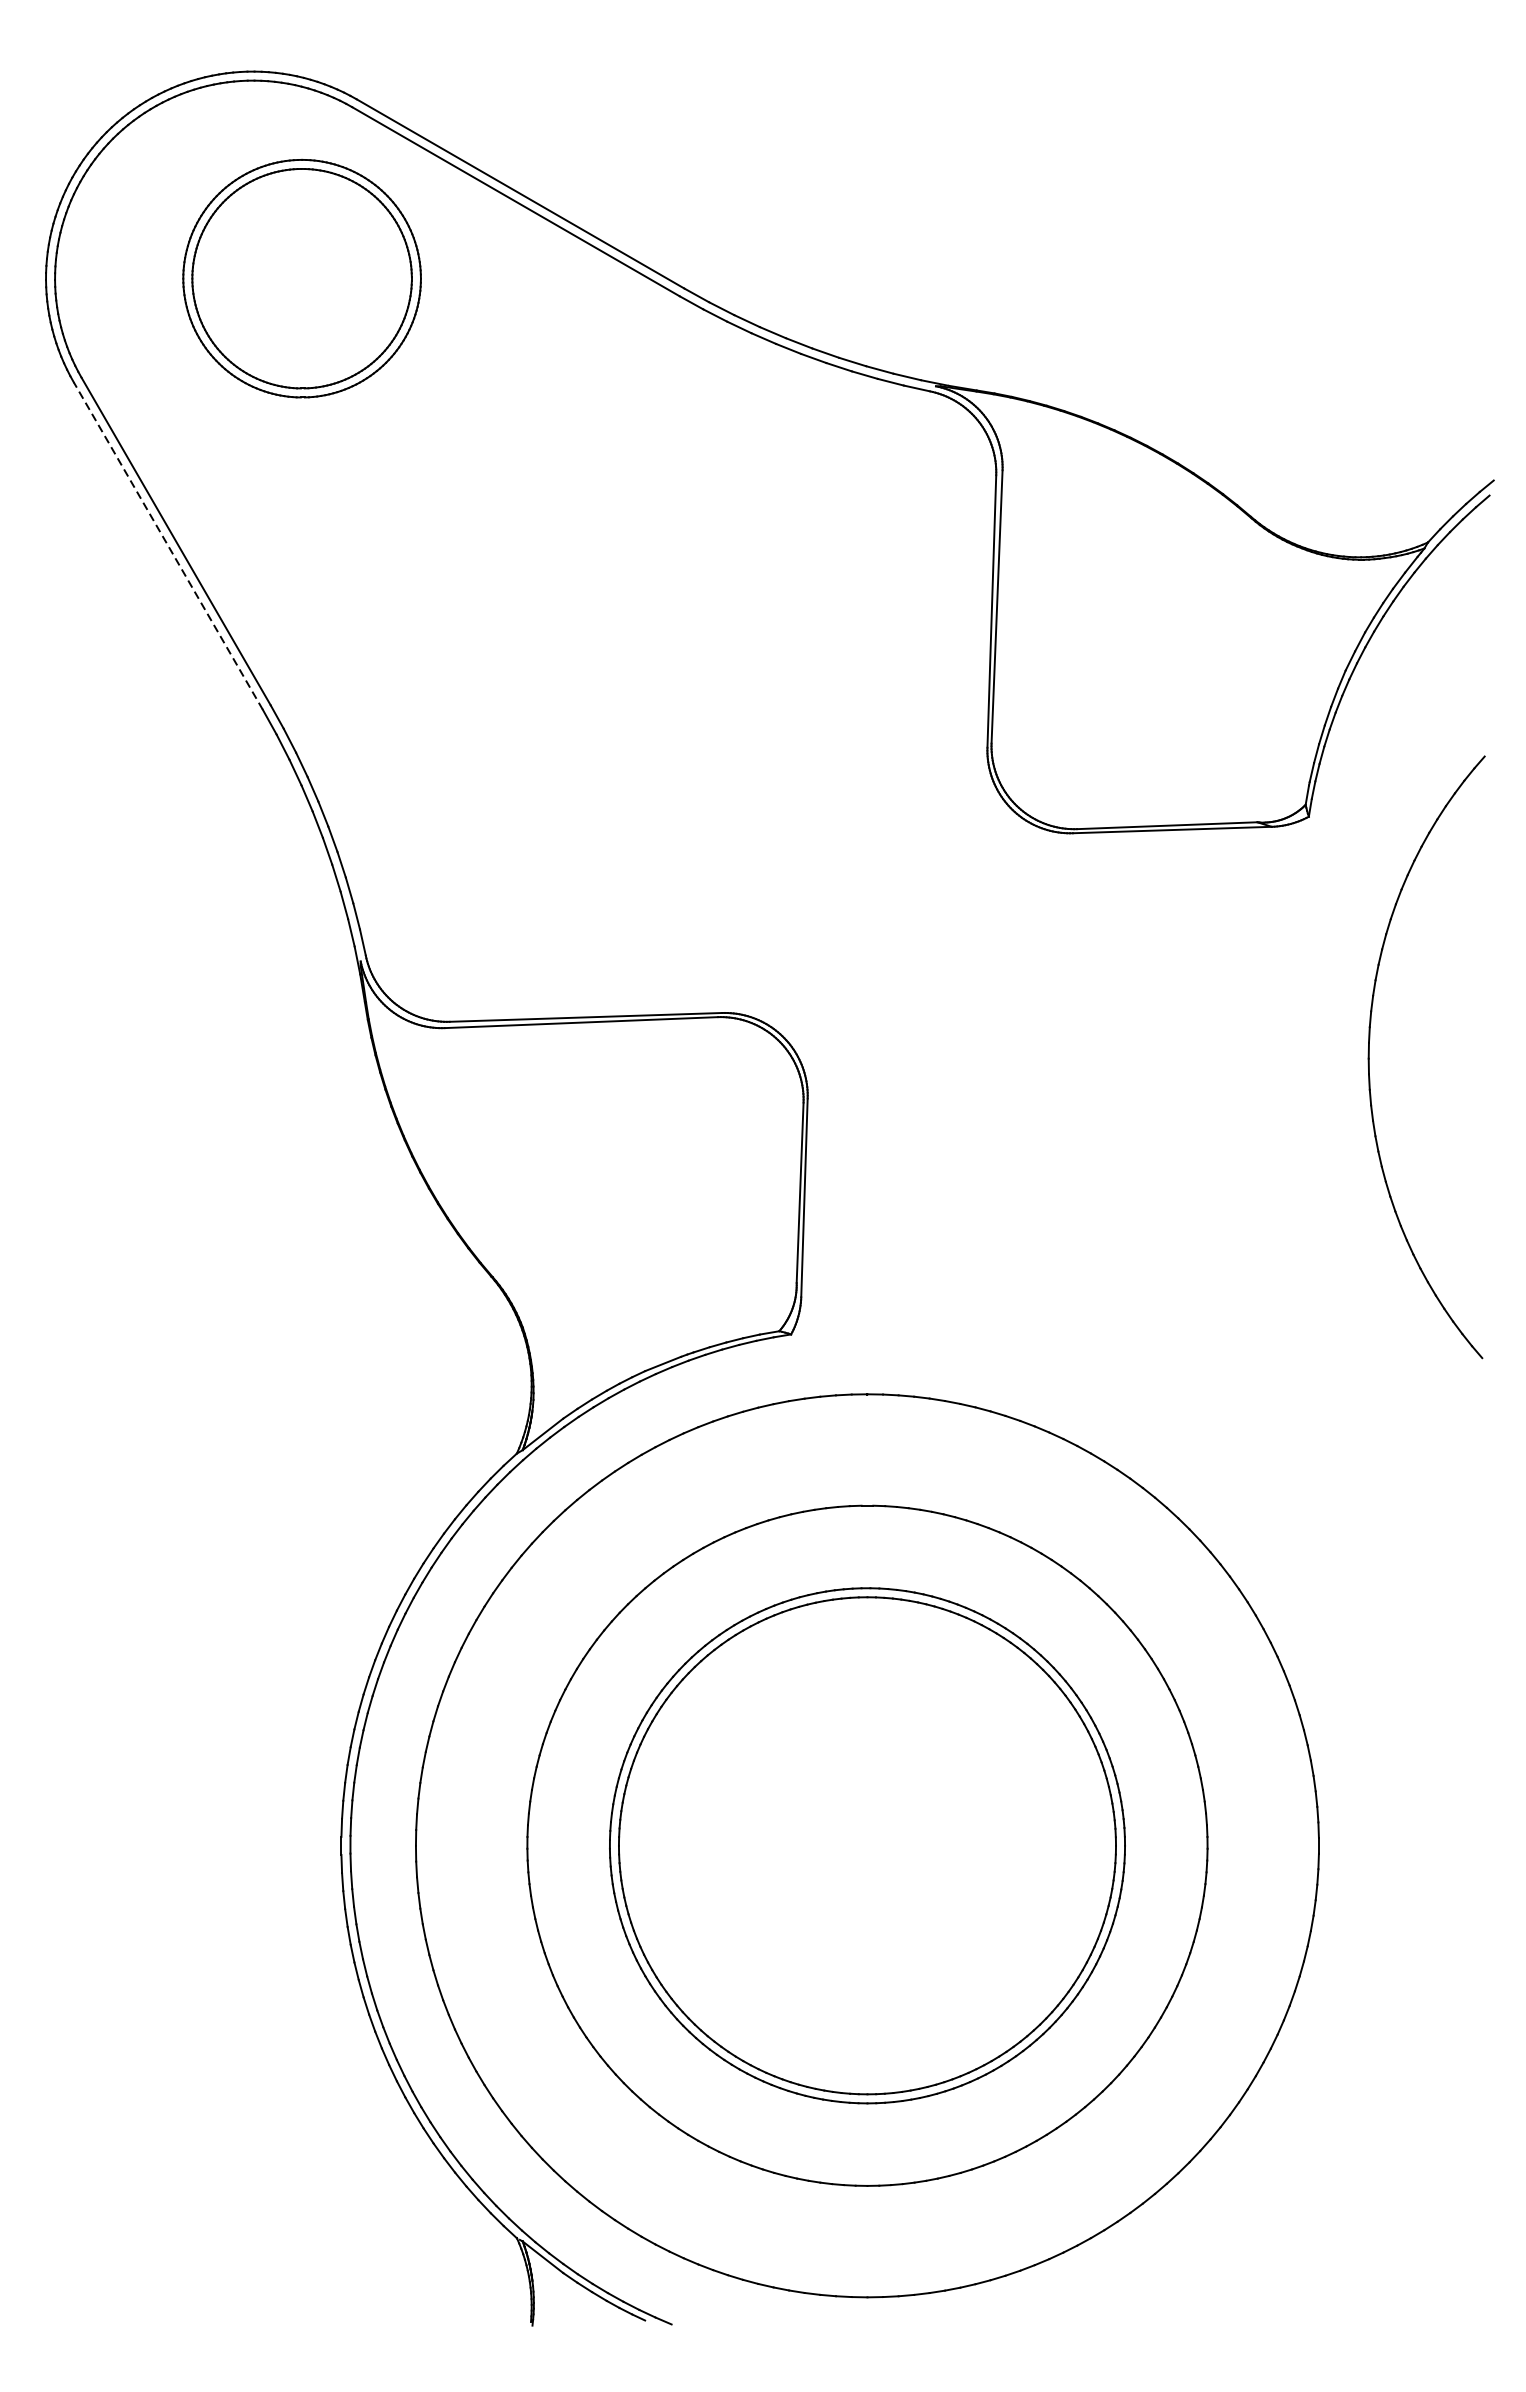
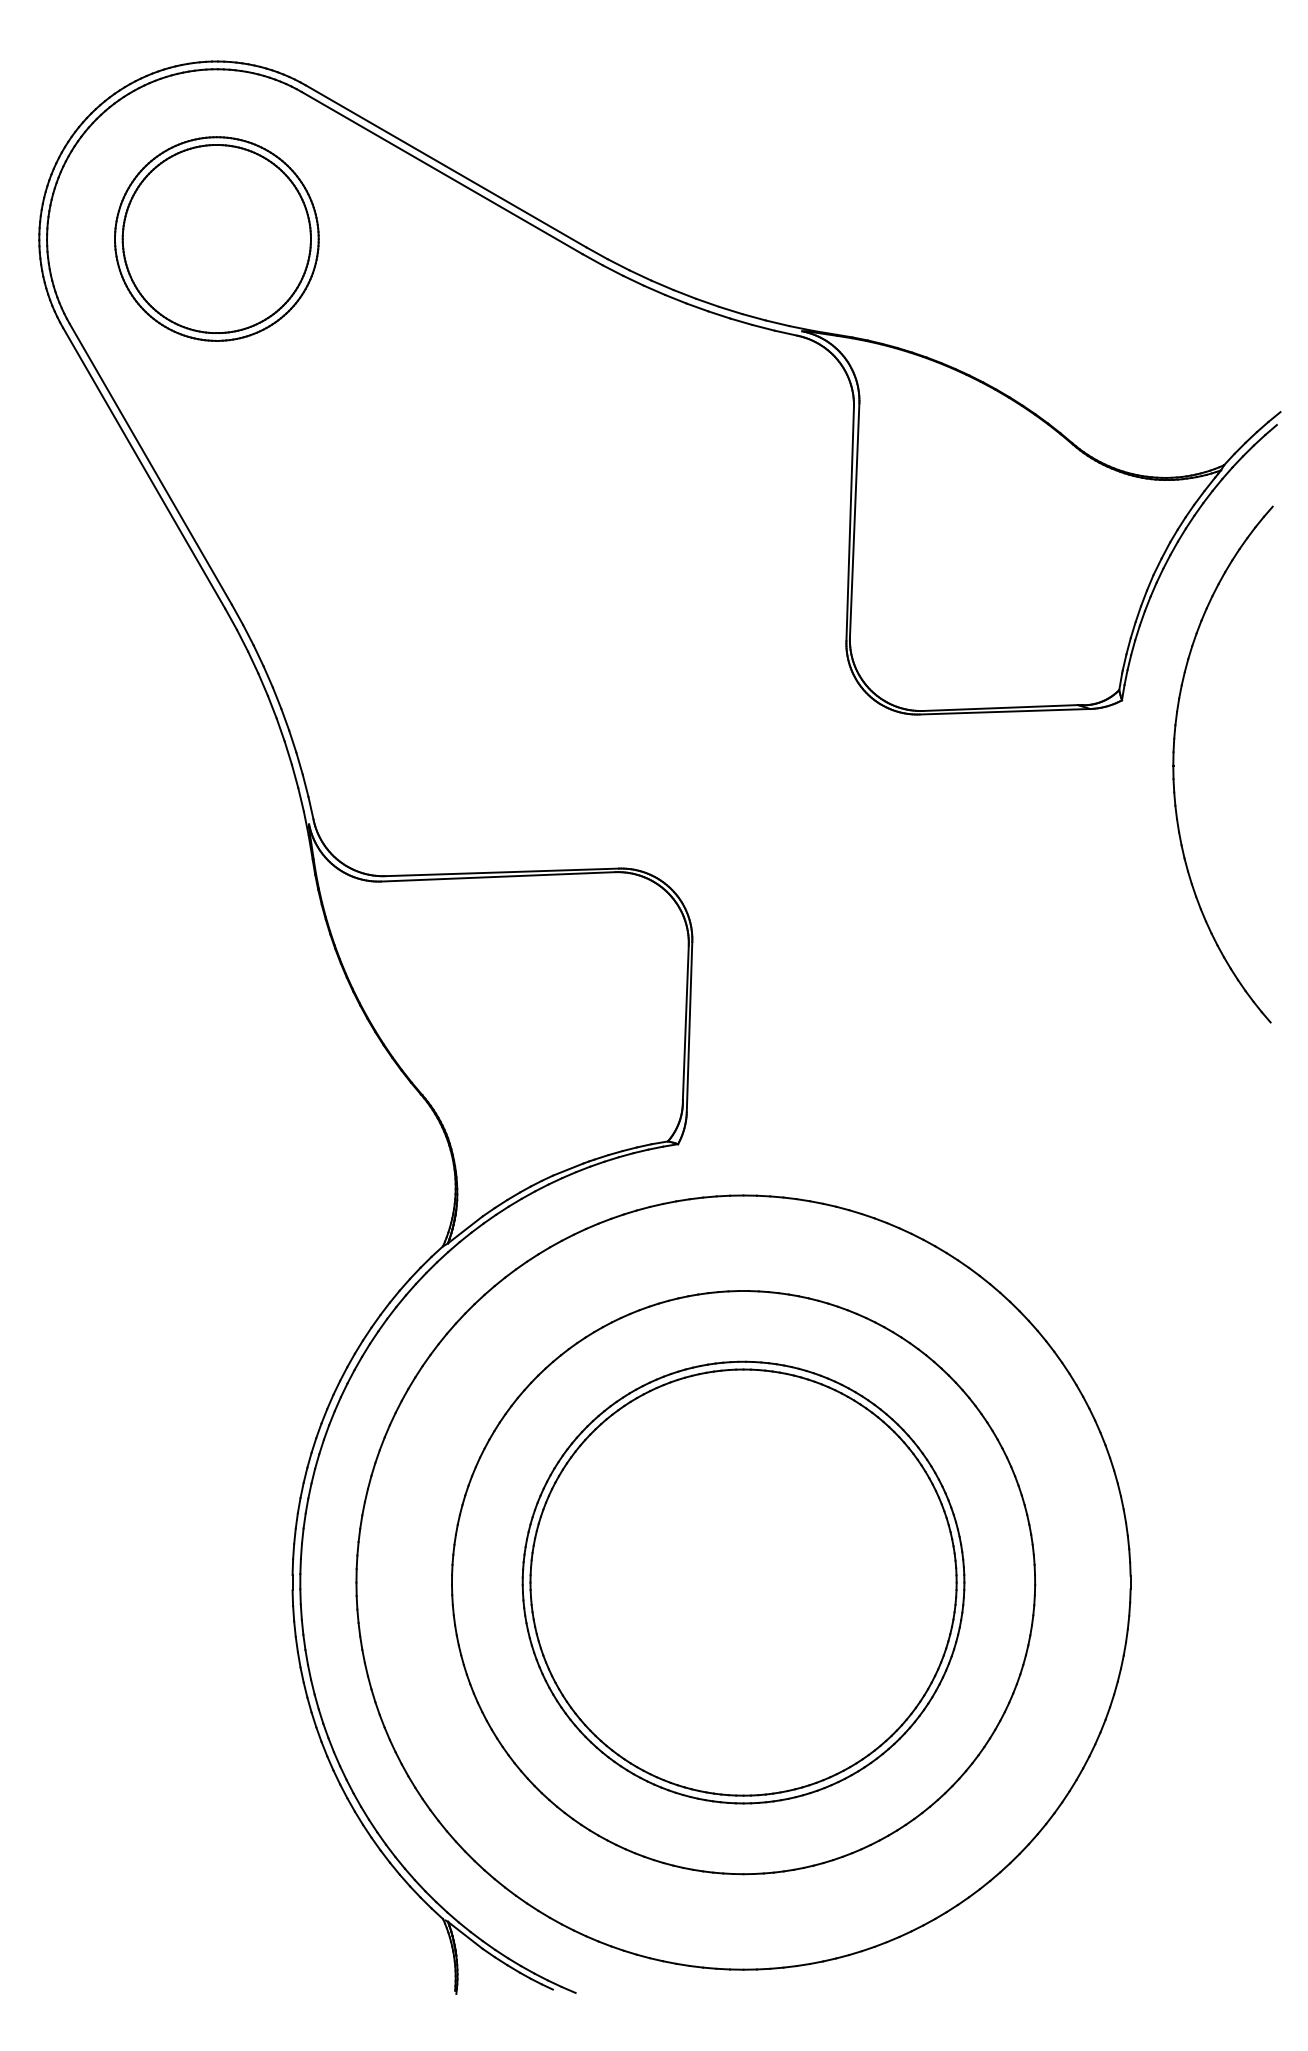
part: (301, 278) -> (216, 238), moved
line: (167, 545) -> (143, 467), dashed -> solid
part: (1370, 1057) -> (1174, 764), moved

